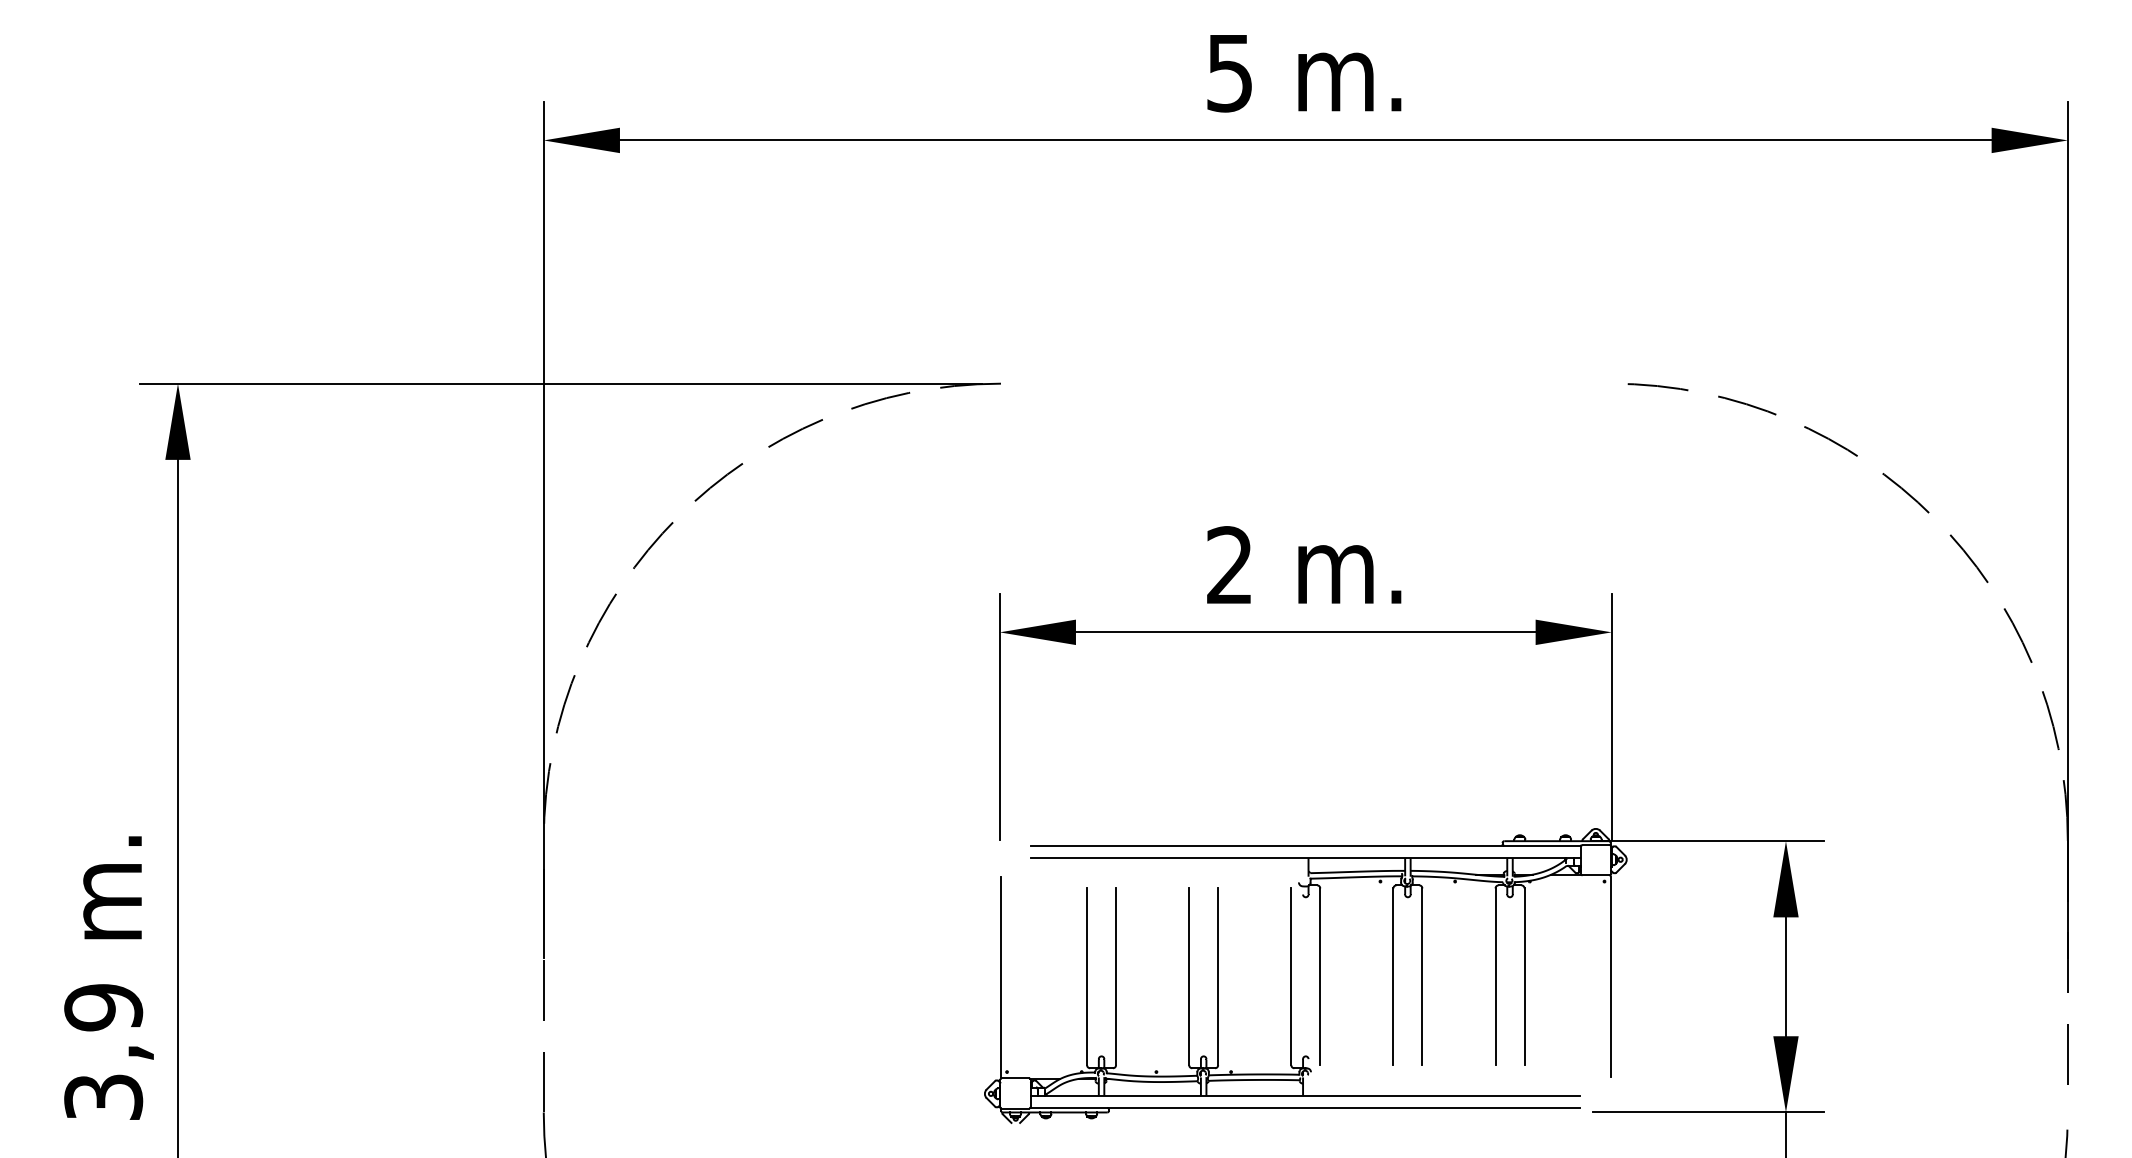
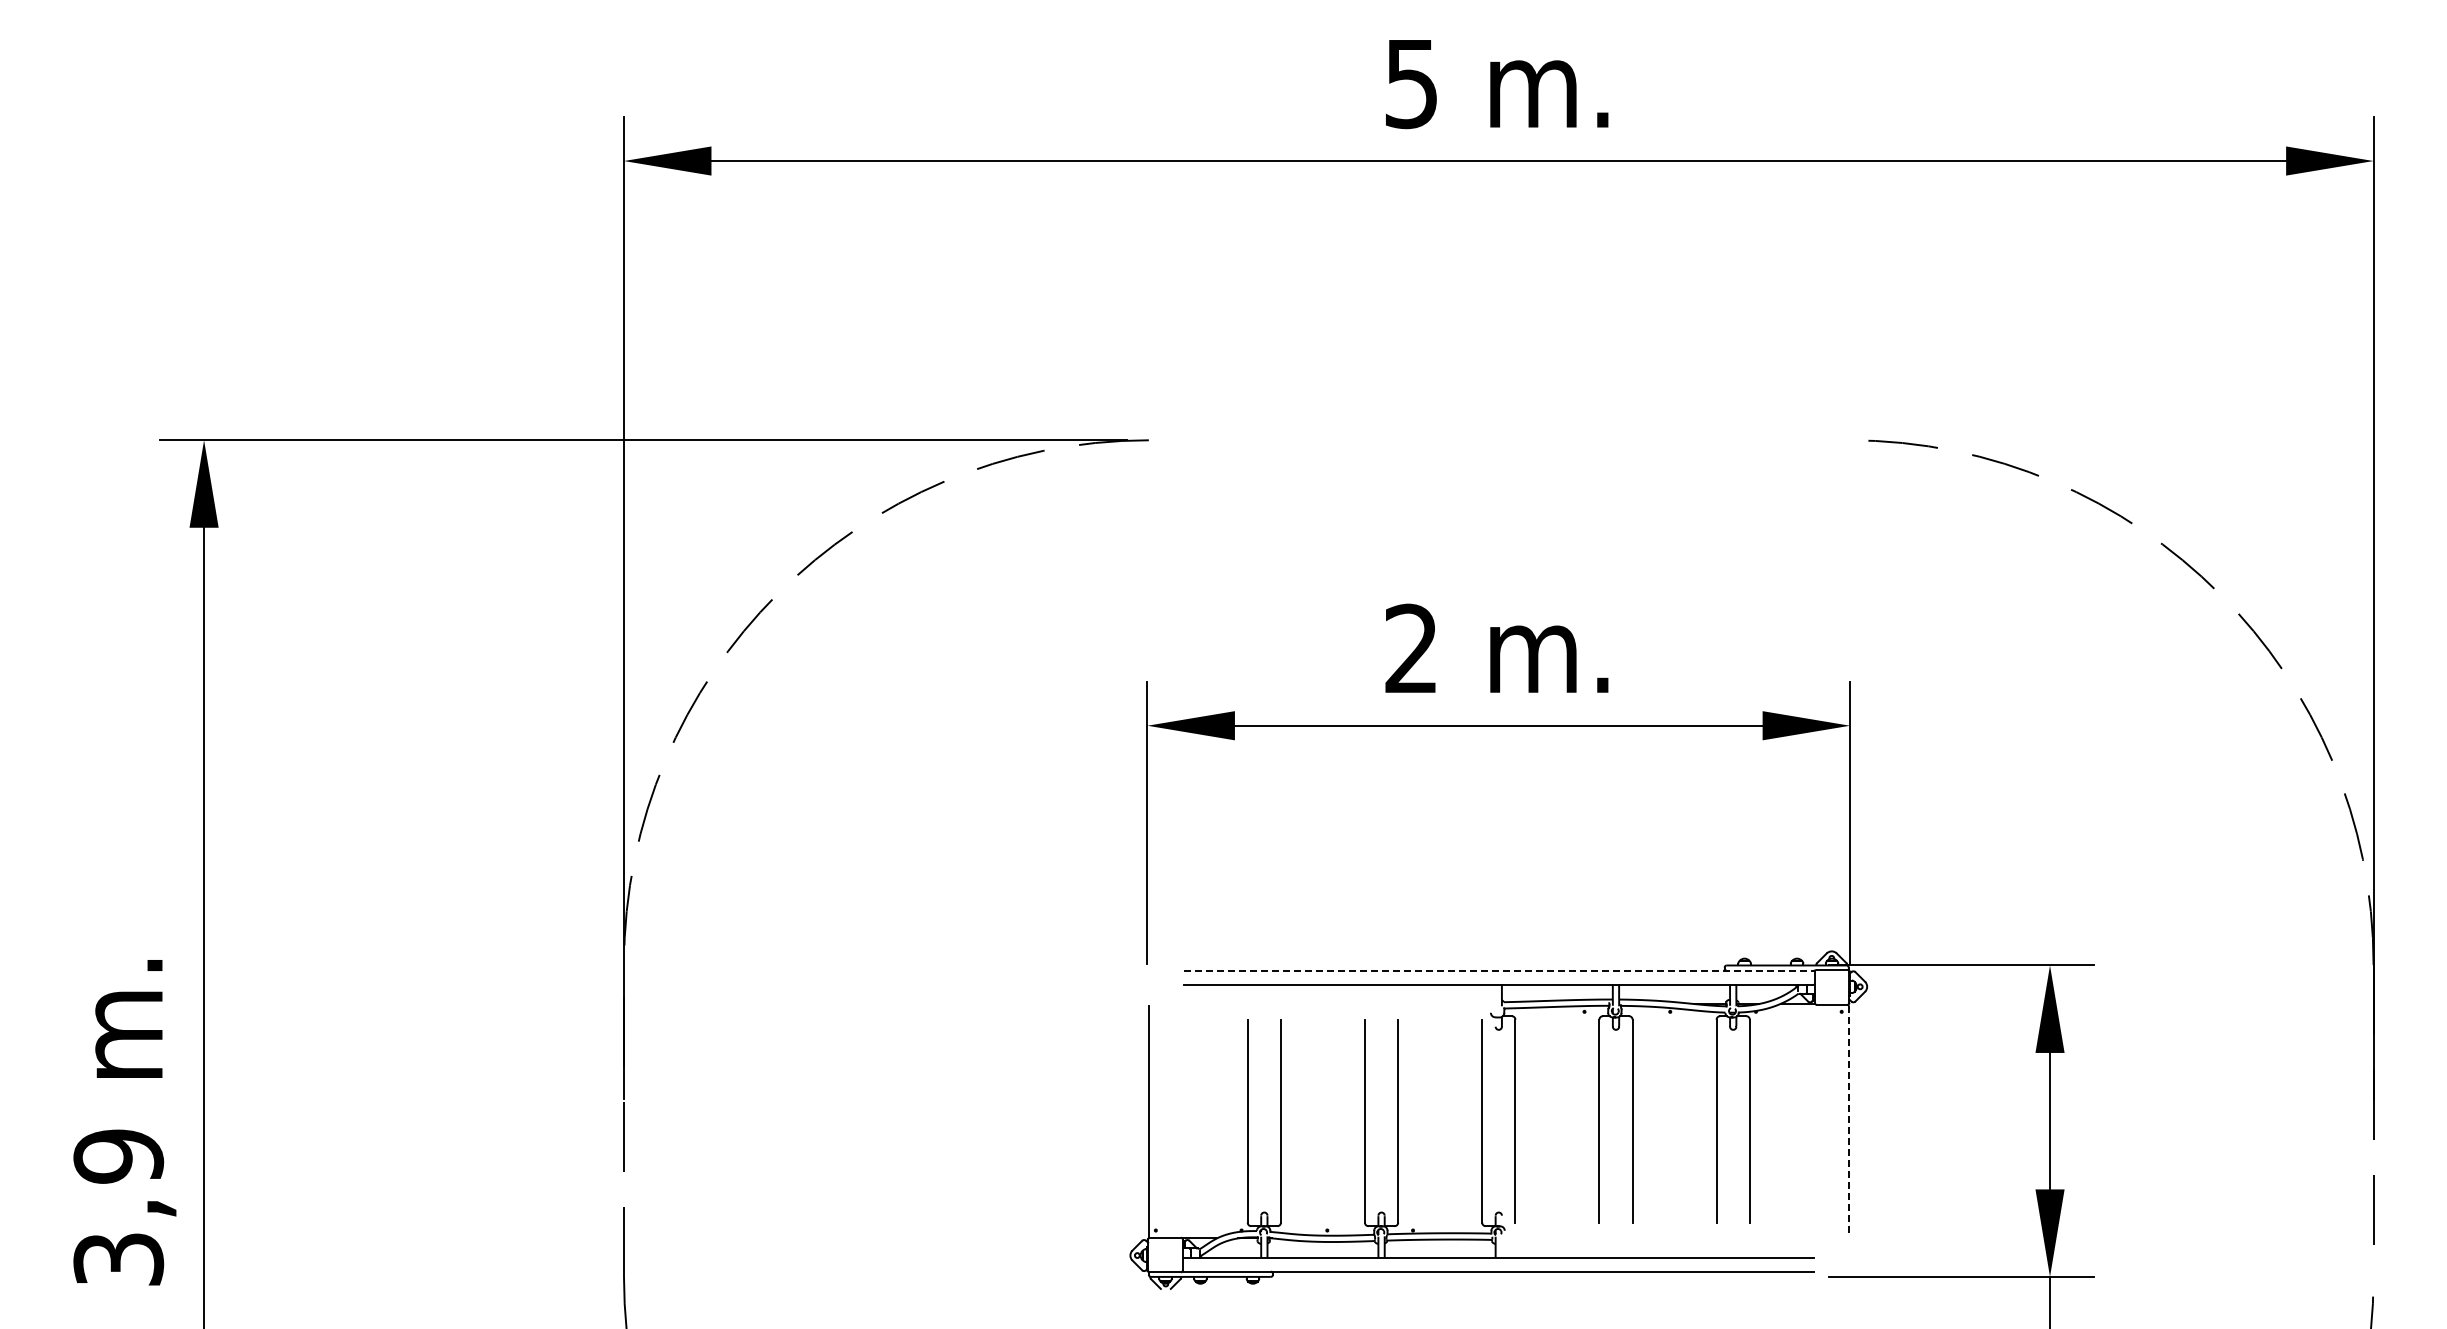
line: (1305, 845) -> (1498, 970), solid -> dashed
line: (1610, 977) -> (1848, 1121), solid -> dashed

